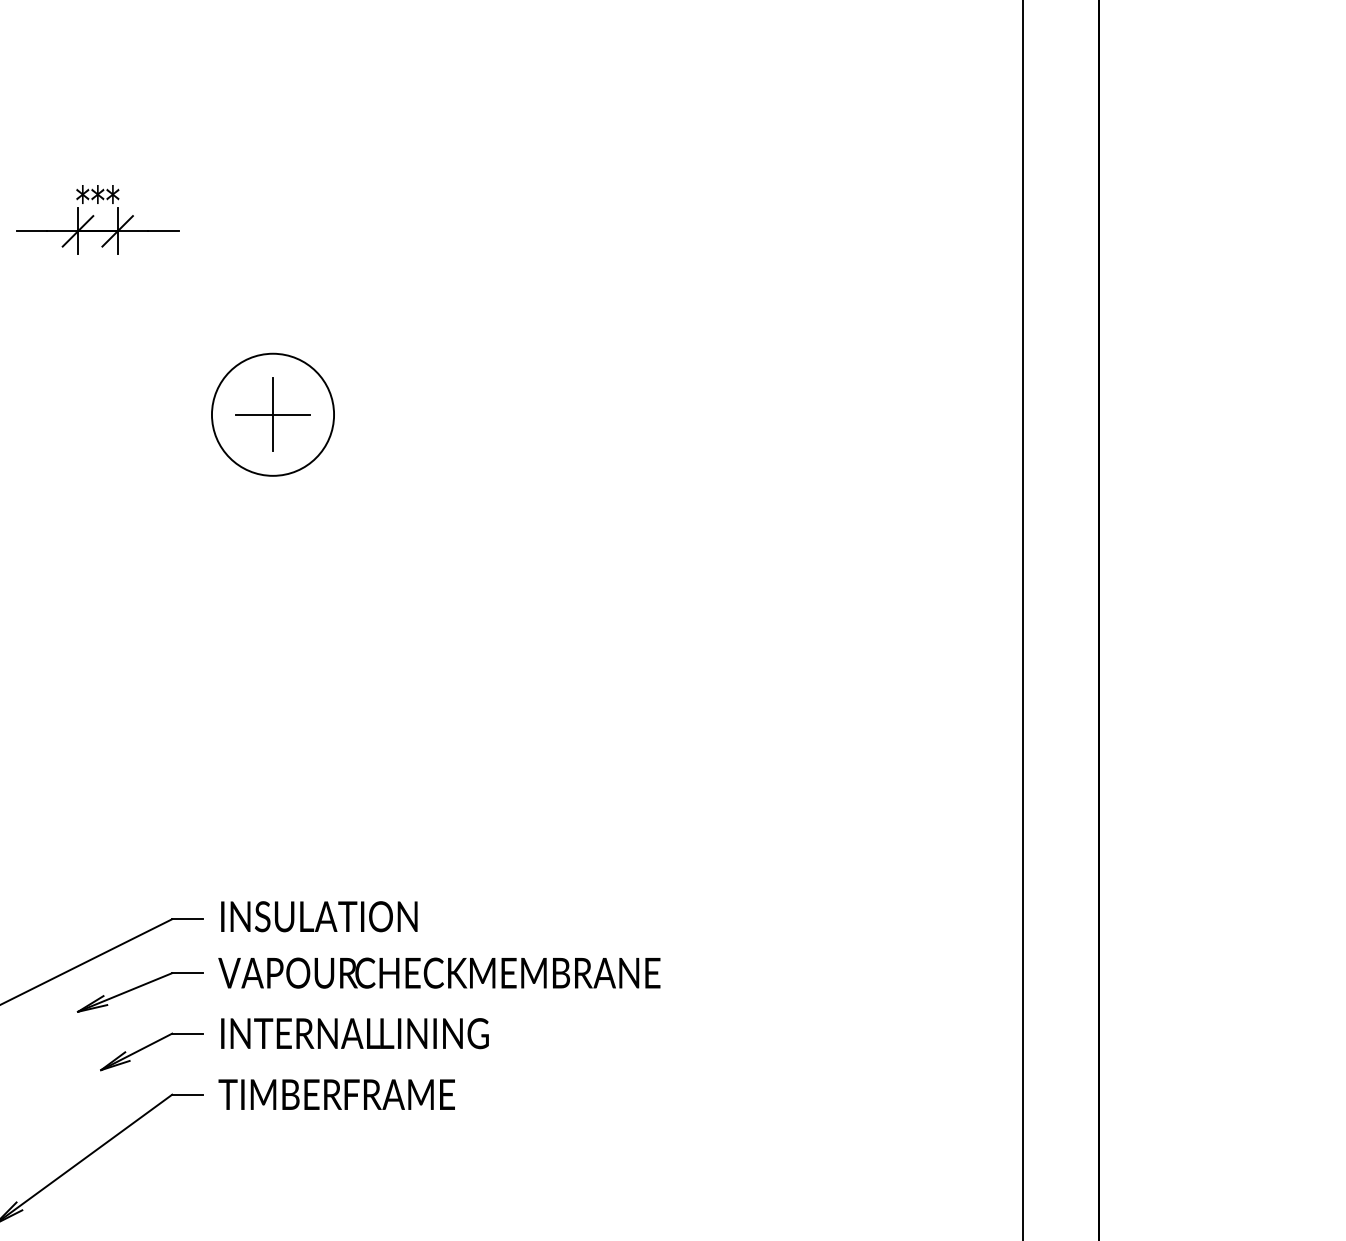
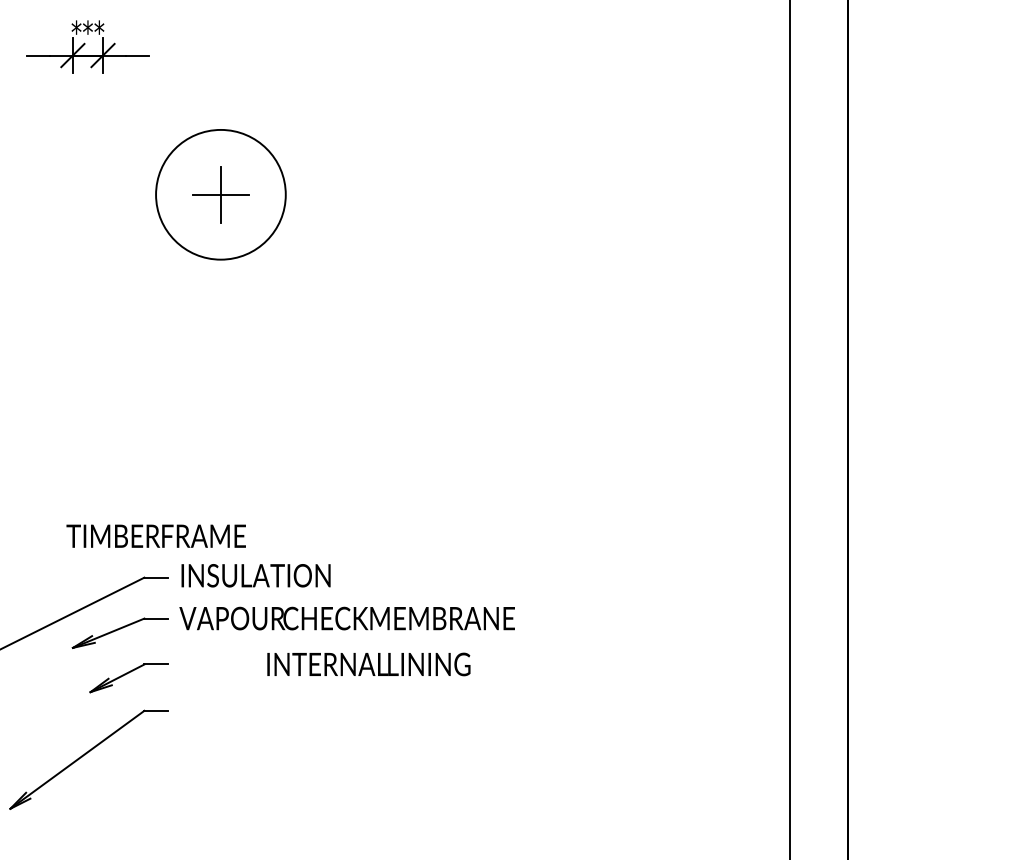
circle: (272, 414) -> (220, 194), size x1.4
text: (354, 1033) -> (368, 664), moved
text: (336, 1094) -> (156, 536), moved

